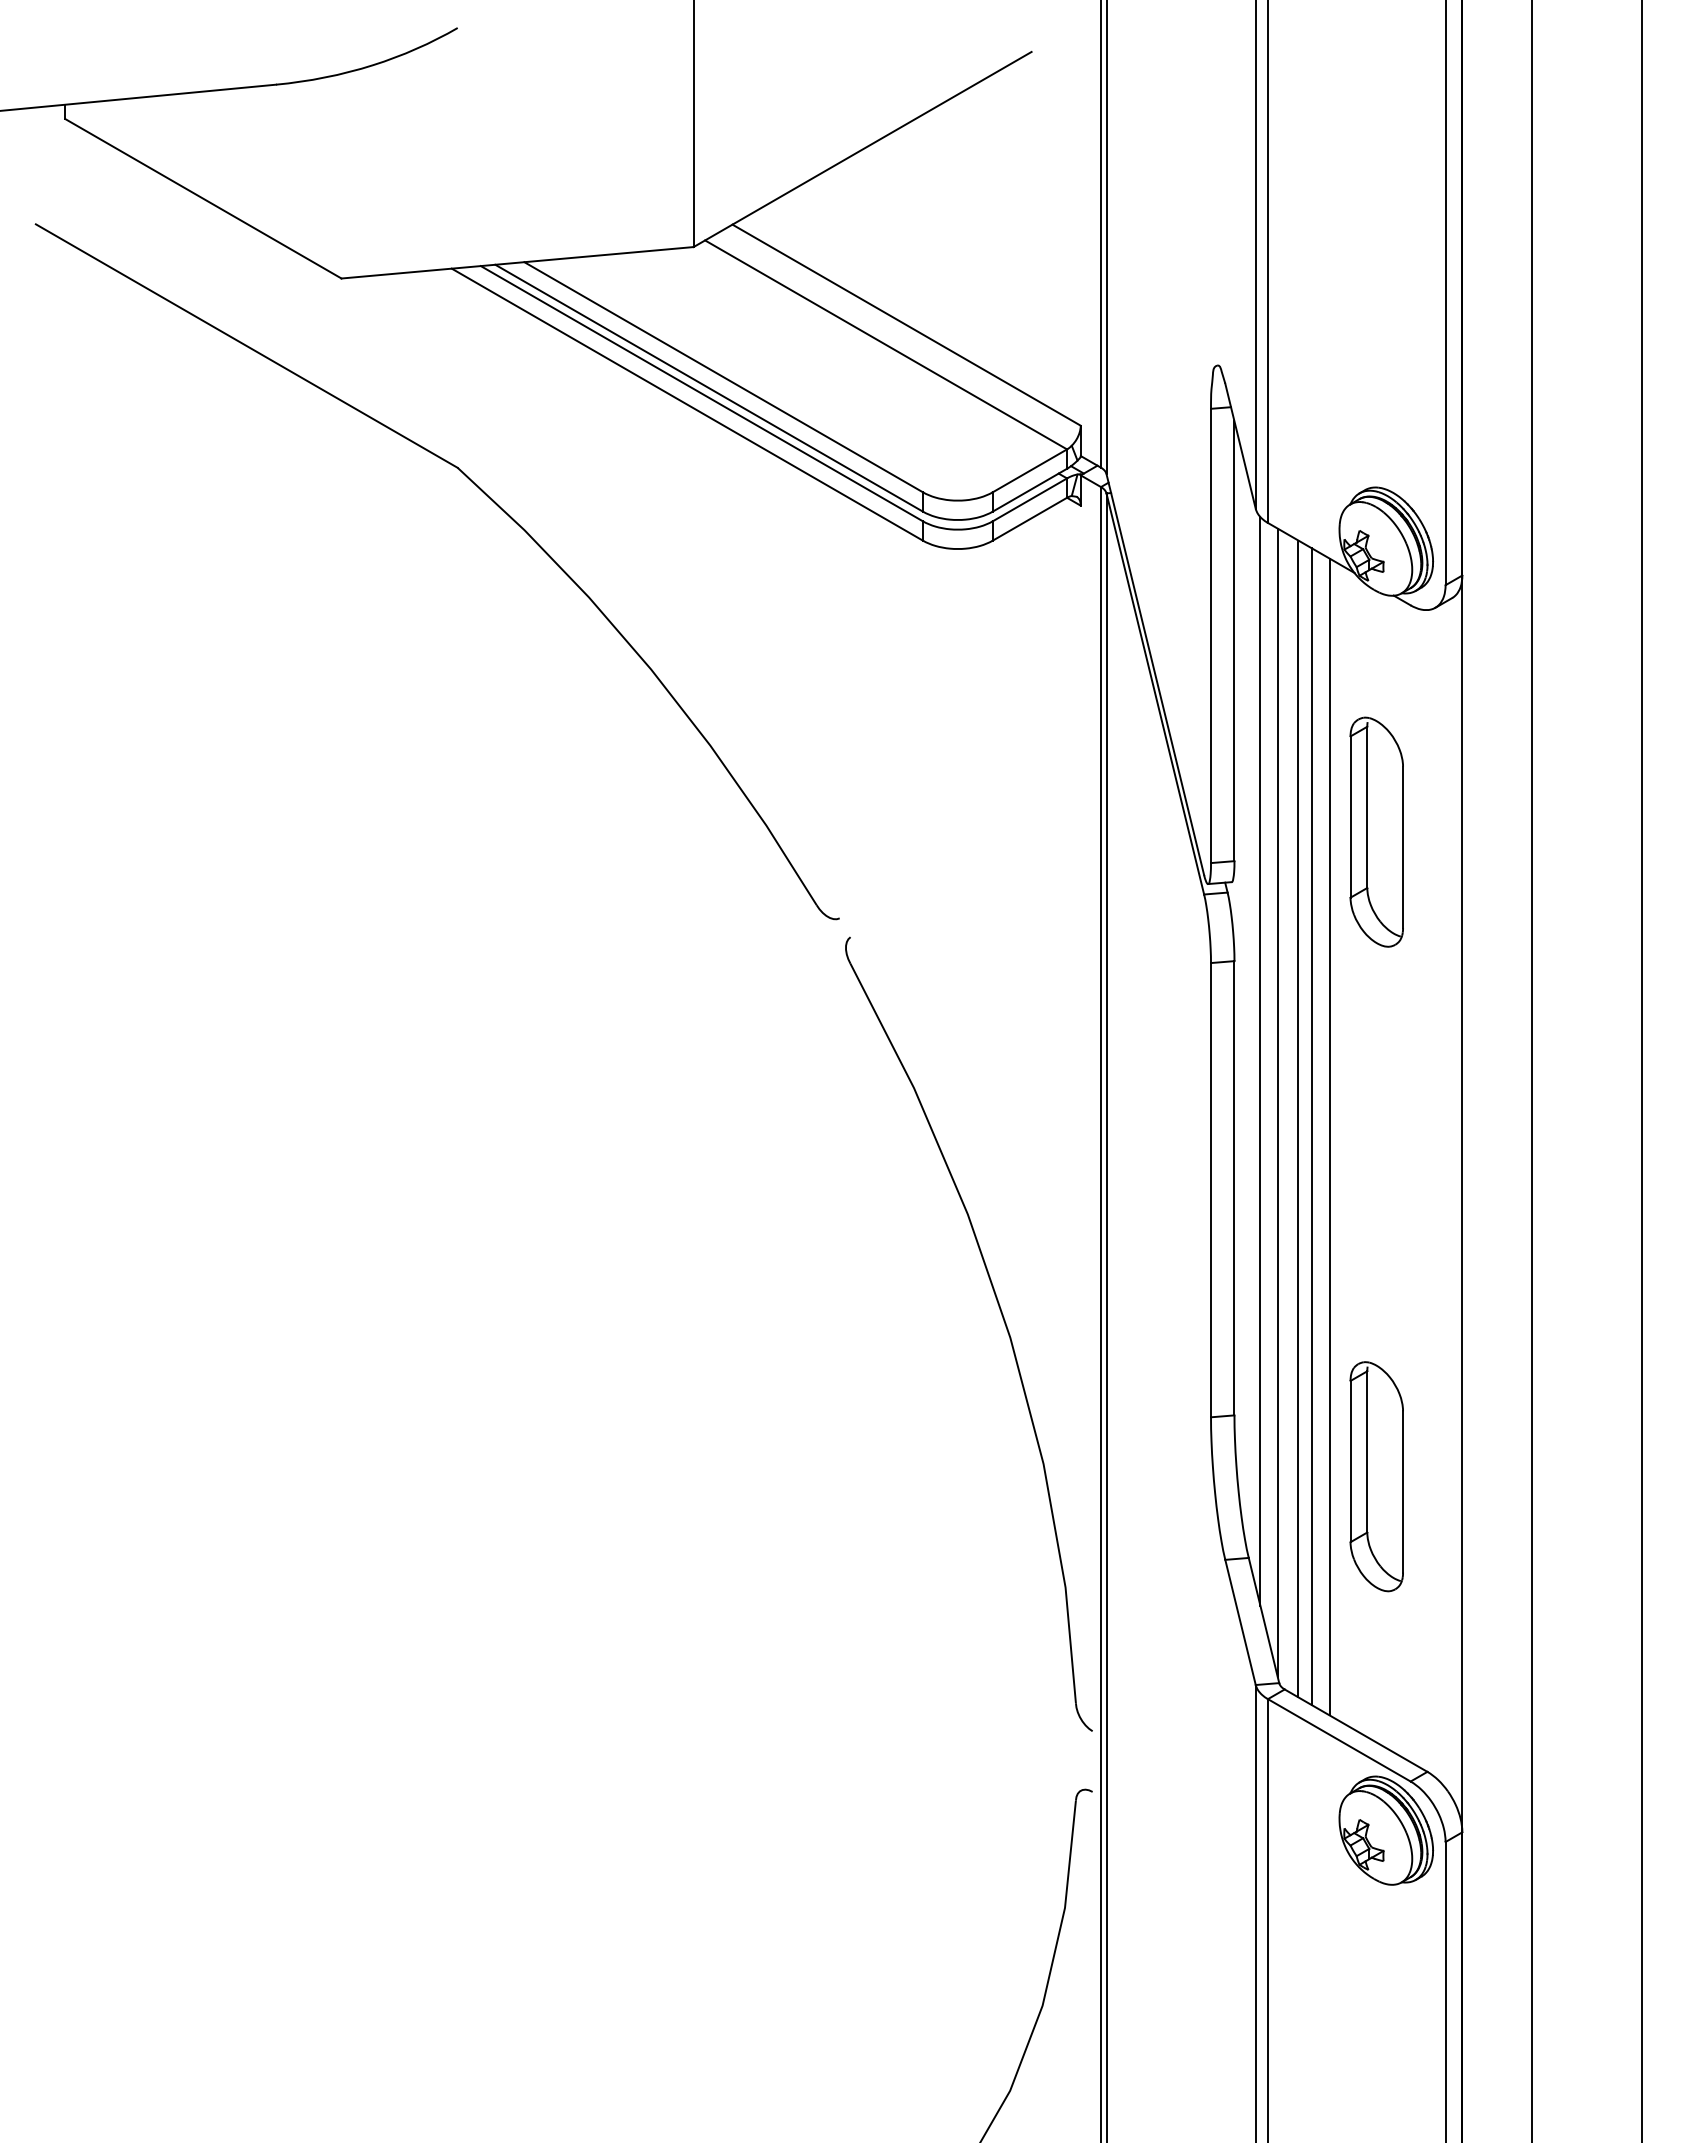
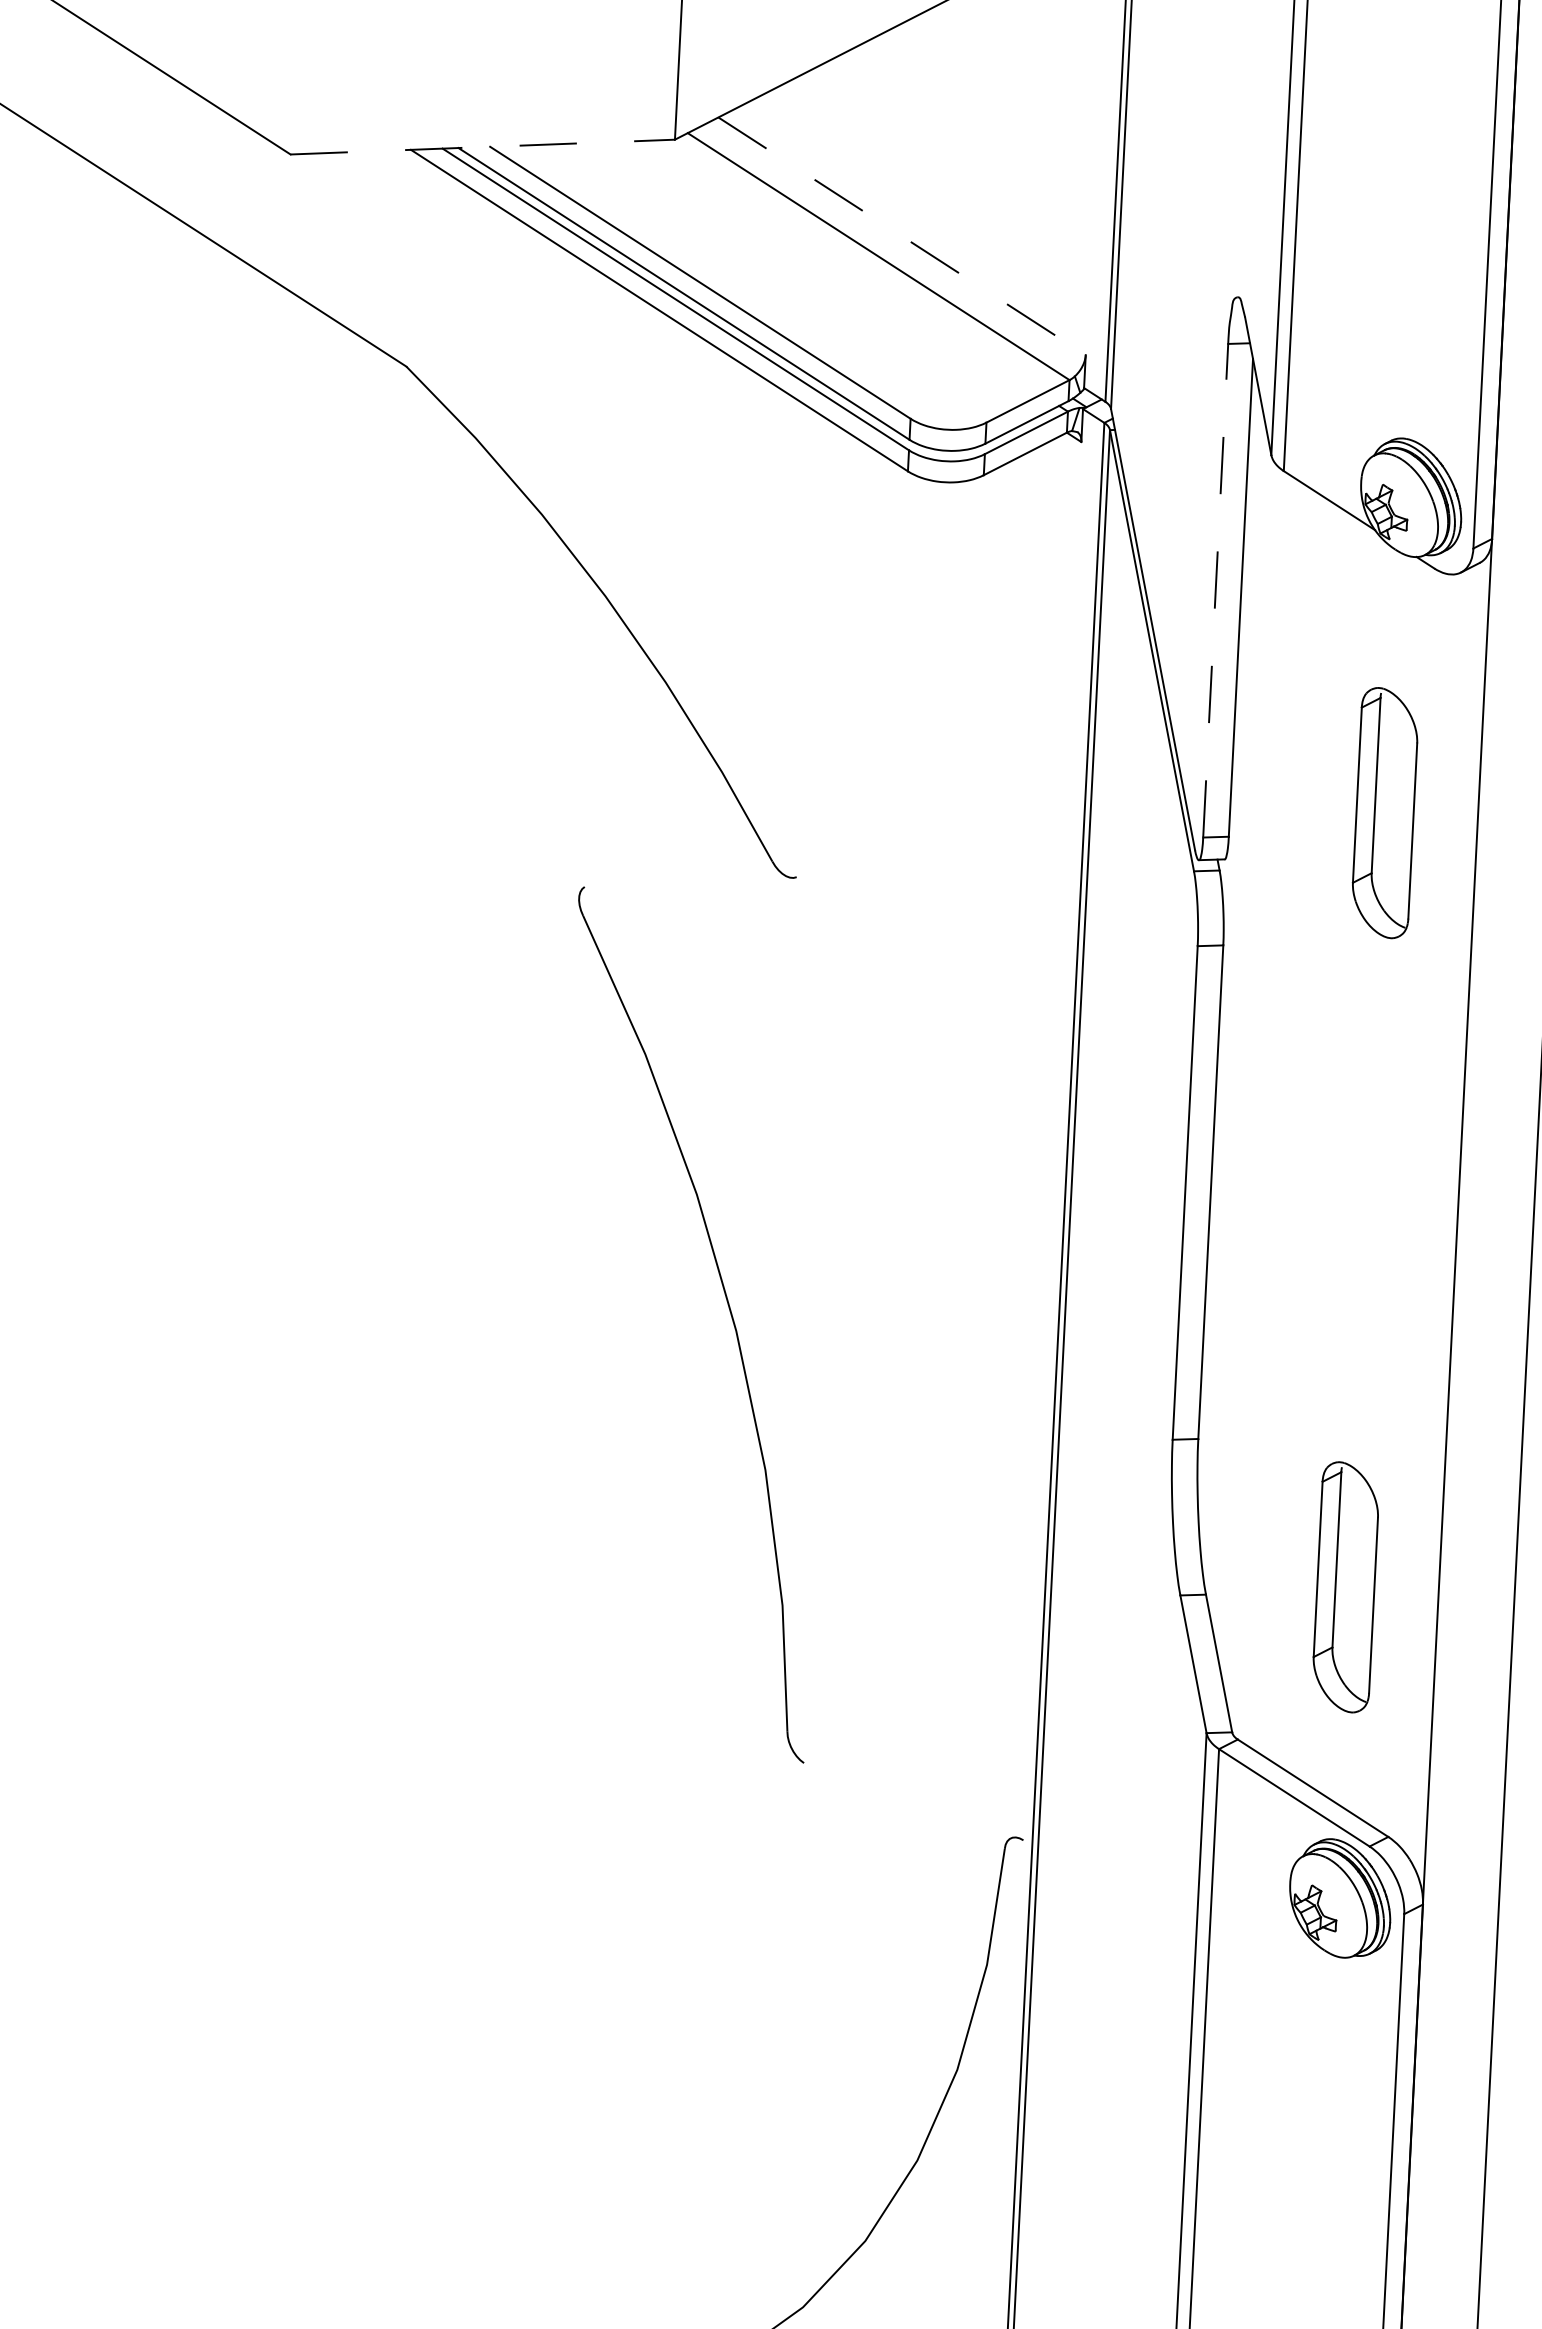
line: (517, 262) -> (482, 146), solid -> dashed
line: (907, 325) -> (903, 236), solid -> dashed
line: (1211, 635) -> (1216, 590), solid -> dashed
line: (1260, 1060) -> (1246, 1054), removed
line: (1277, 1102) -> (1262, 1101), removed
line: (1297, 1118) -> (1283, 1119), removed
line: (1311, 1126) -> (1297, 1129), removed
line: (1329, 1136) -> (1316, 1141), removed
part: (1003, 1321) -> (729, 1312), moved
part: (1376, 1476) -> (1345, 1587), moved

